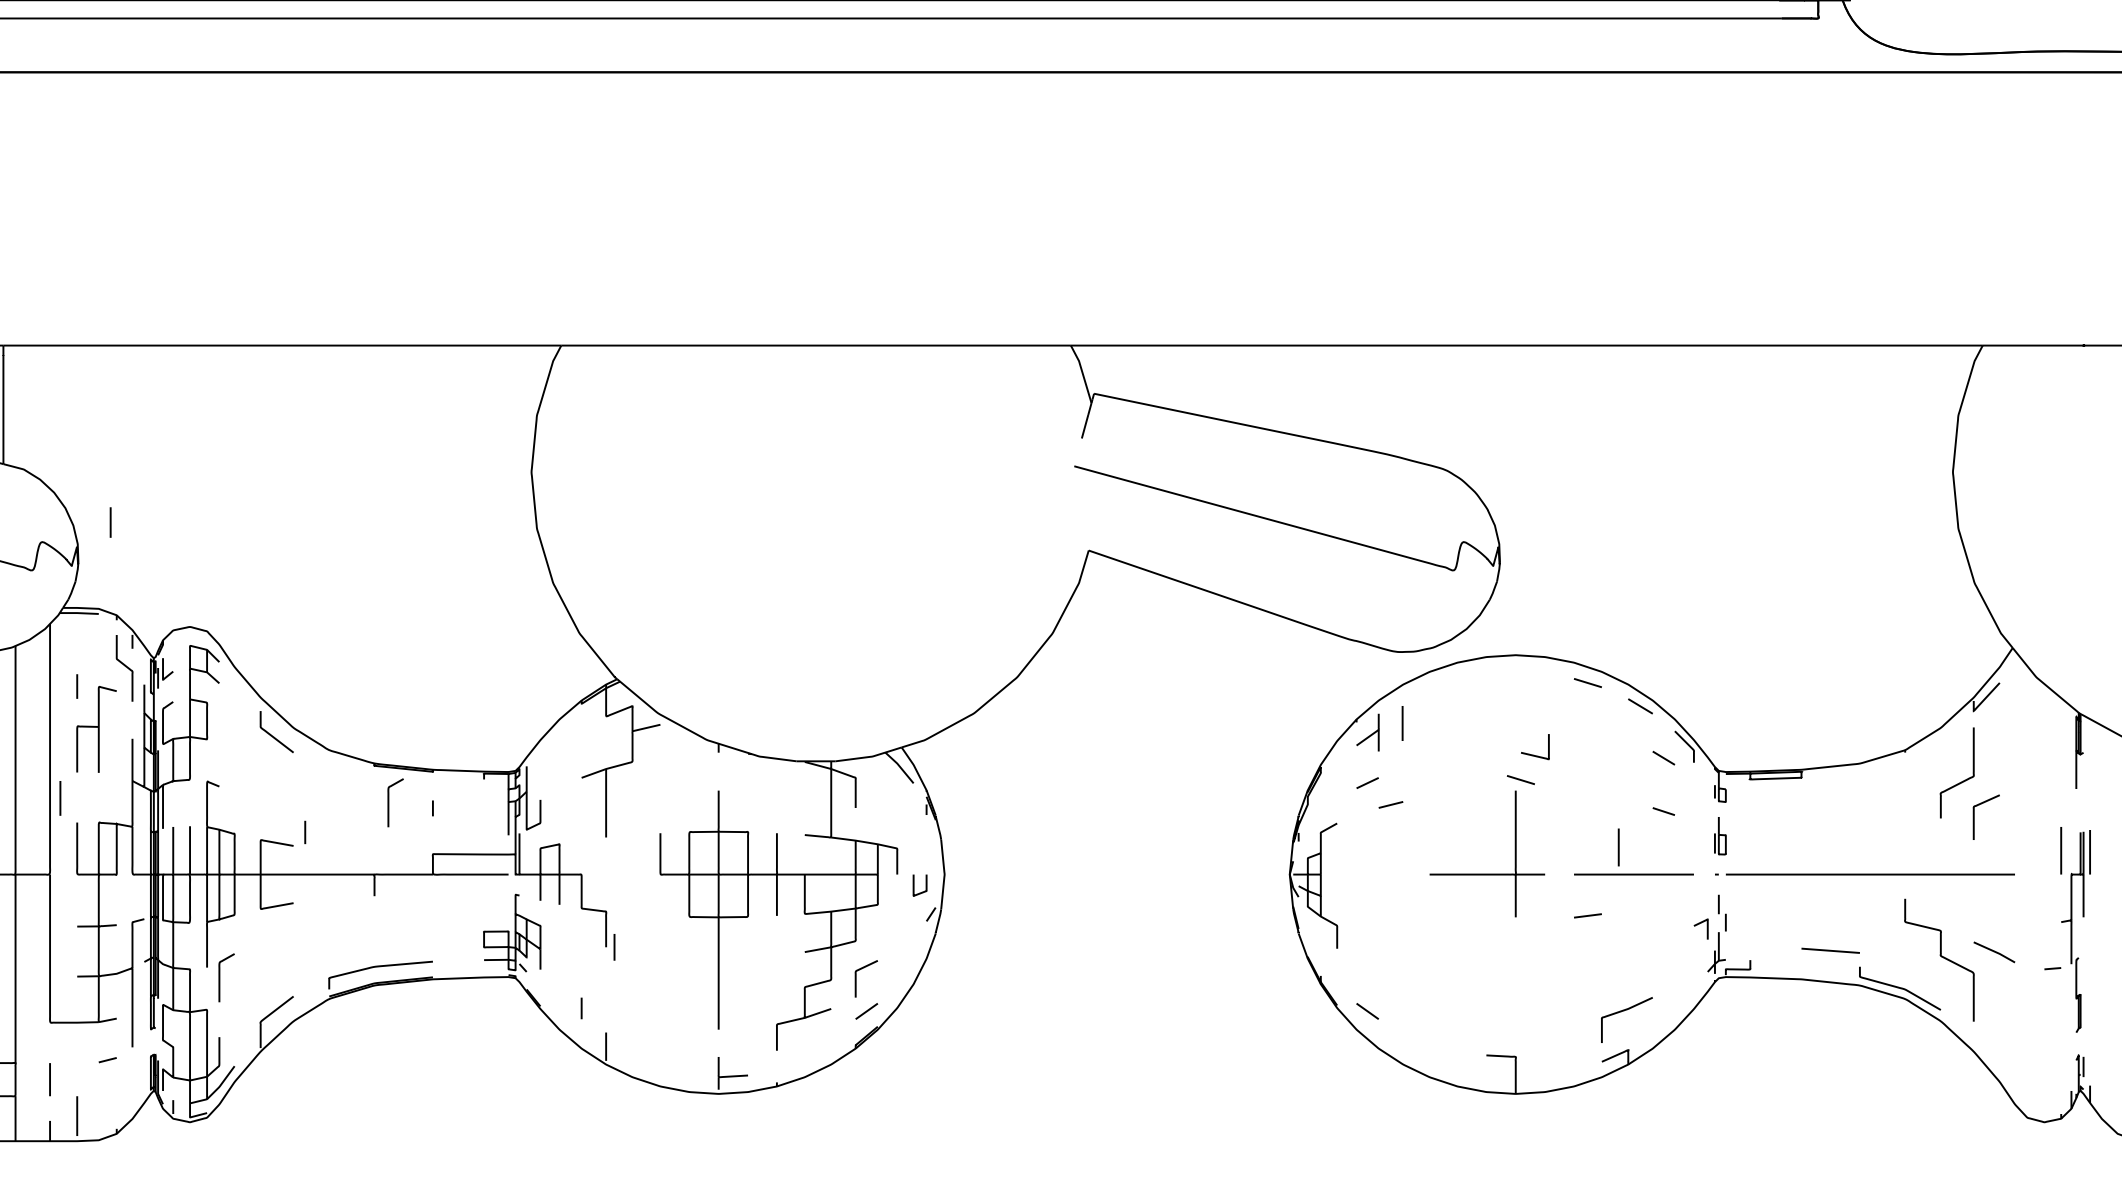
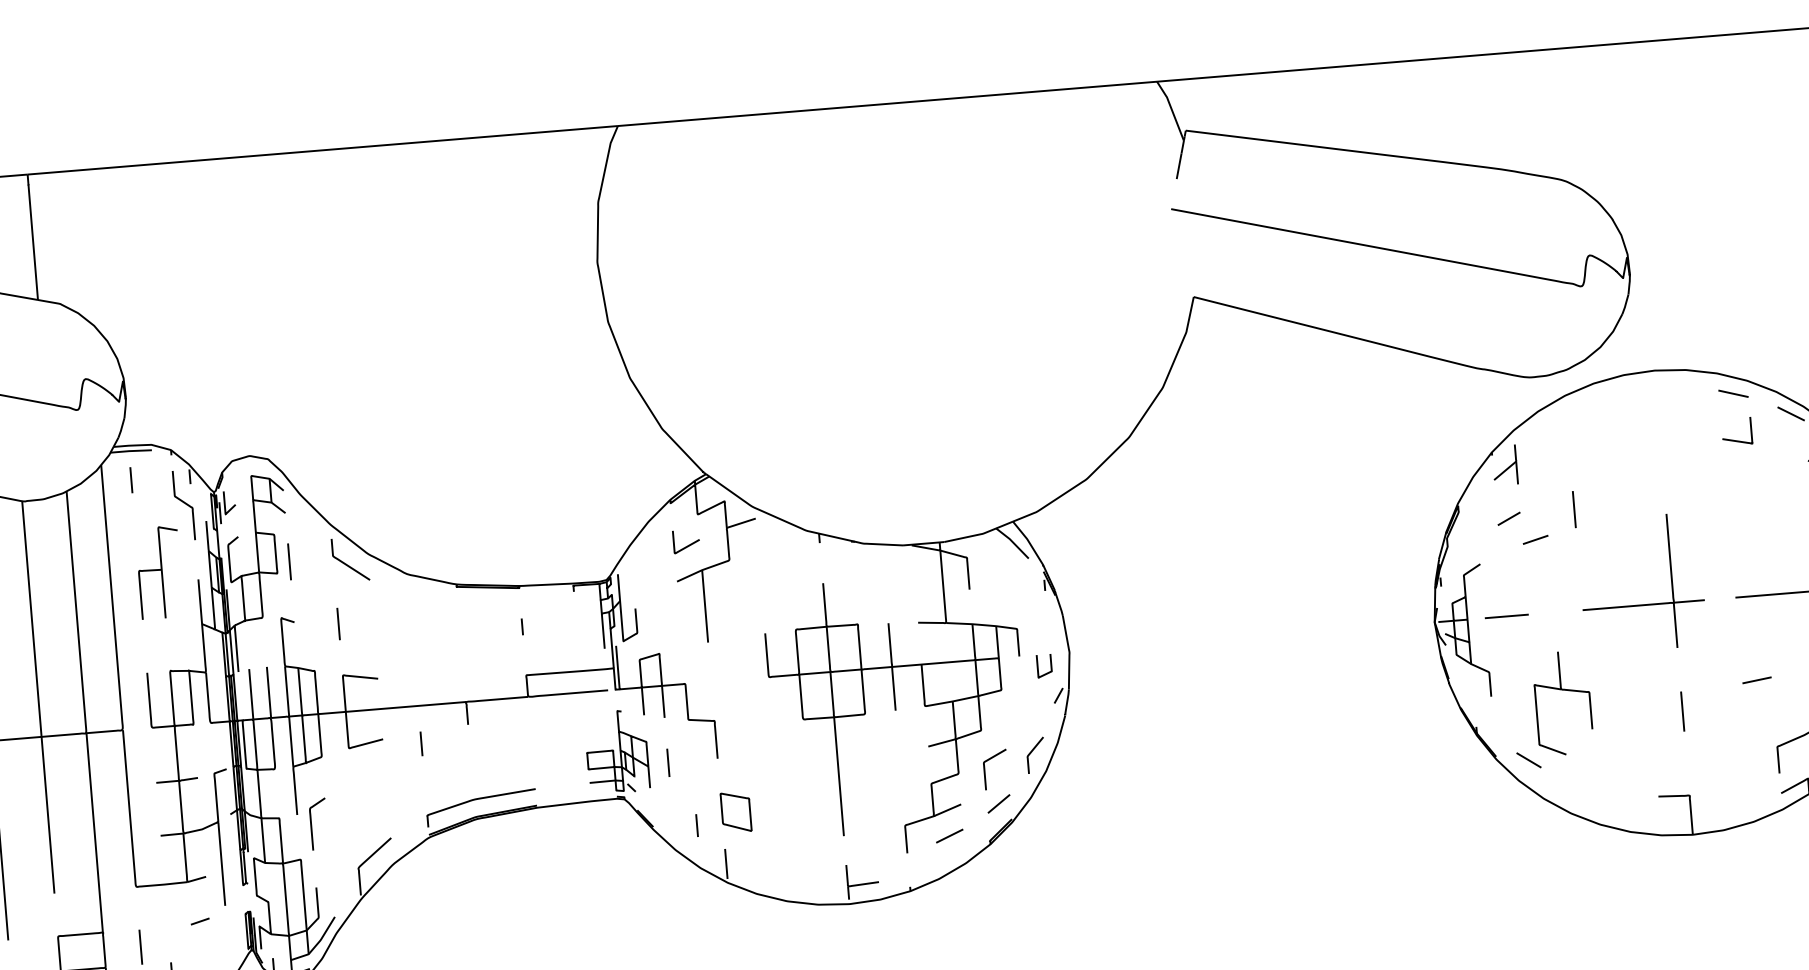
line: (110, 522) -> (338, 624), moved
line: (77, 686) -> (131, 480), moved
line: (1402, 723) -> (1574, 509), moved
curve: (594, 744) -> (687, 545), added
curve: (1533, 754) -> (1735, 439), moved
line: (1520, 779) -> (1670, 501), removed
line: (60, 798) -> (289, 561), moved
curve: (389, 802) -> (475, 624), removed
line: (305, 832) -> (421, 743), moved
line: (1618, 847) -> (1682, 711), moved
line: (1357, 874) -> (1506, 616), added
line: (1587, 915) -> (1756, 679), moved
line: (614, 947) -> (668, 763), moved
part: (1403, 948) -> (1561, 690), added
curve: (901, 966) -> (1031, 753), added
part: (619, 998) -> (736, 811), added
line: (817, 1037) -> (949, 835), added

